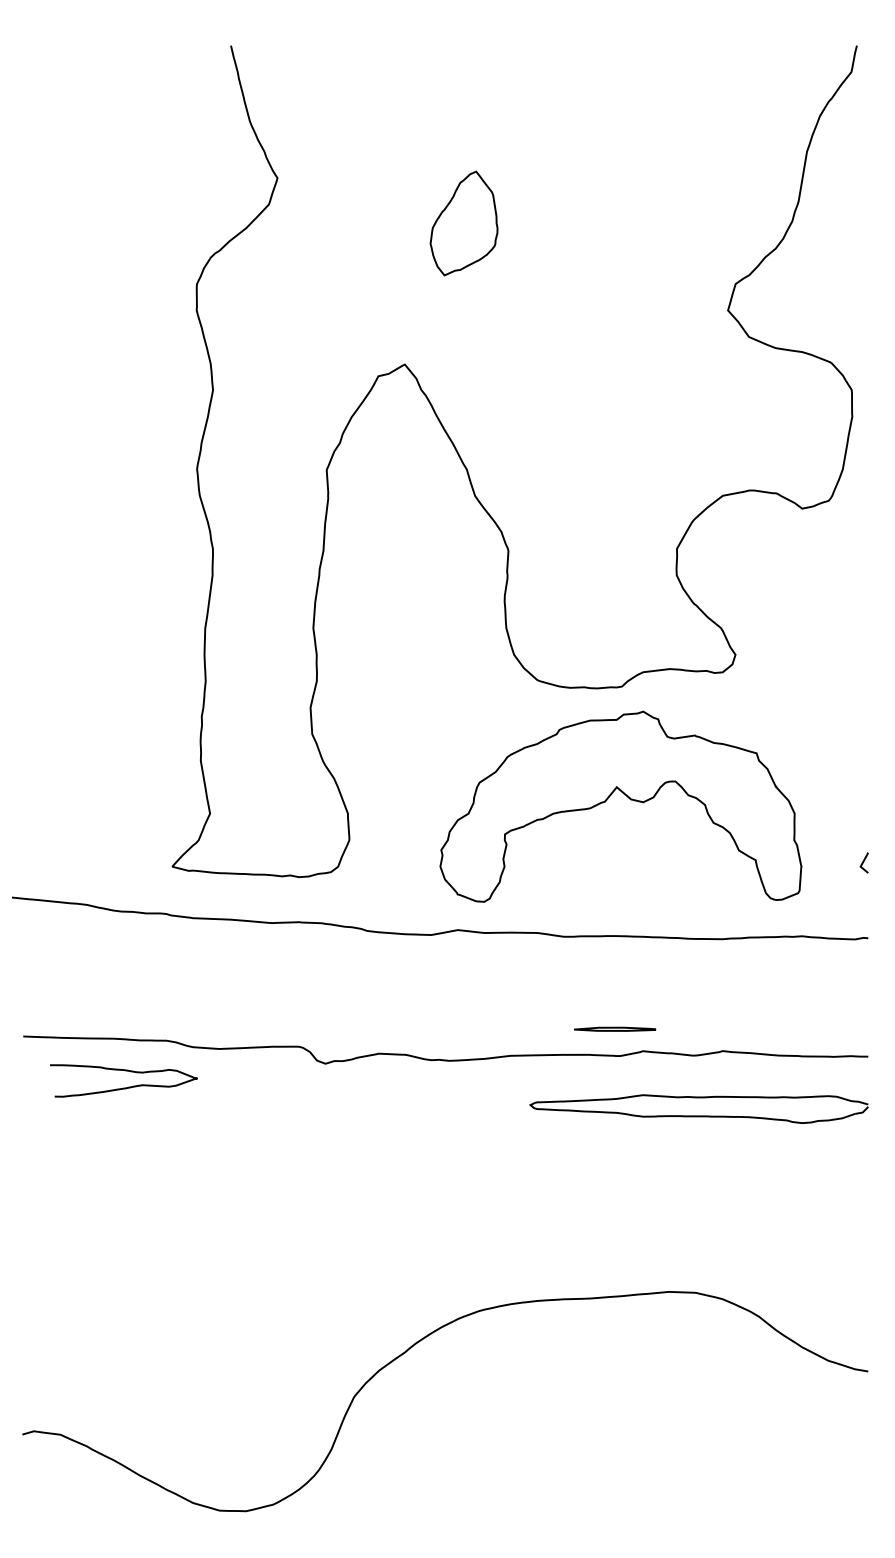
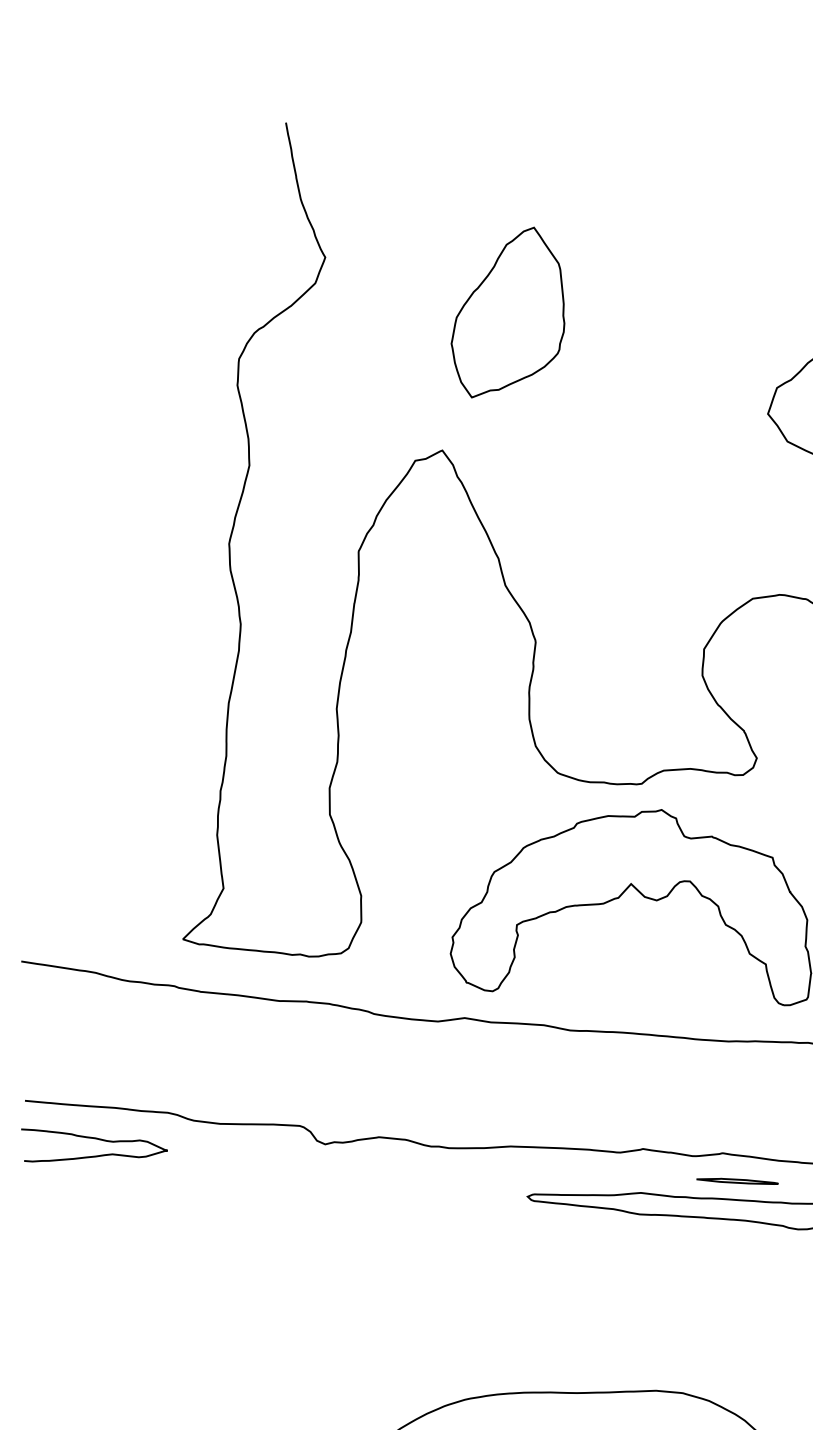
part: (463, 223) -> (508, 312), size x1.67
part: (615, 1028) -> (737, 1180), moved
curve: (123, 1087) -> (93, 1155), moved

